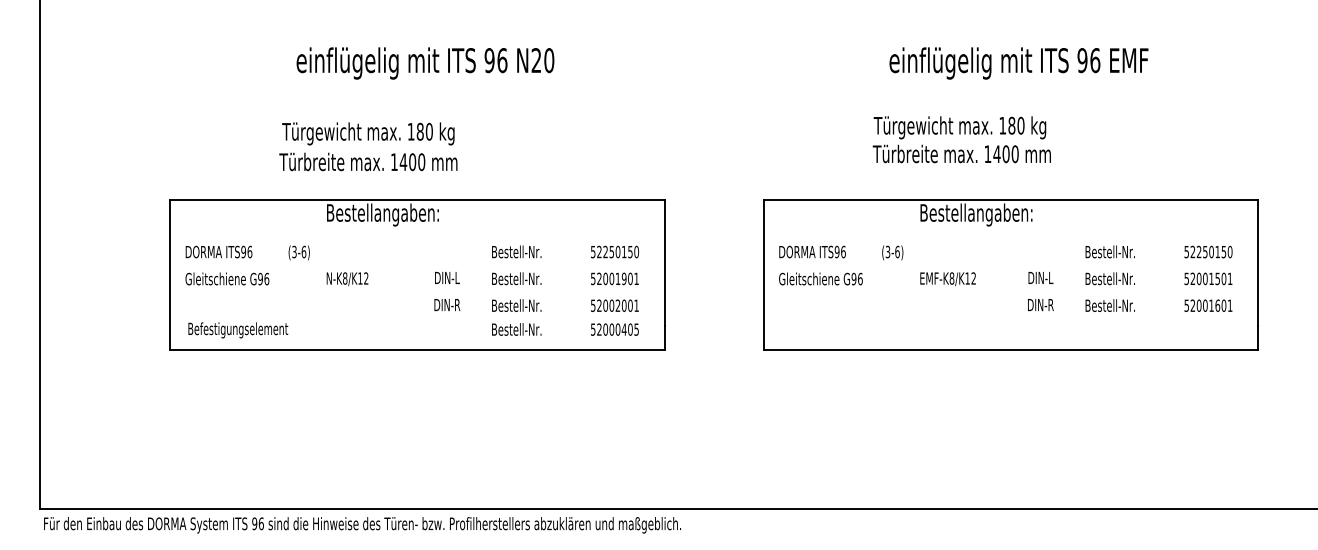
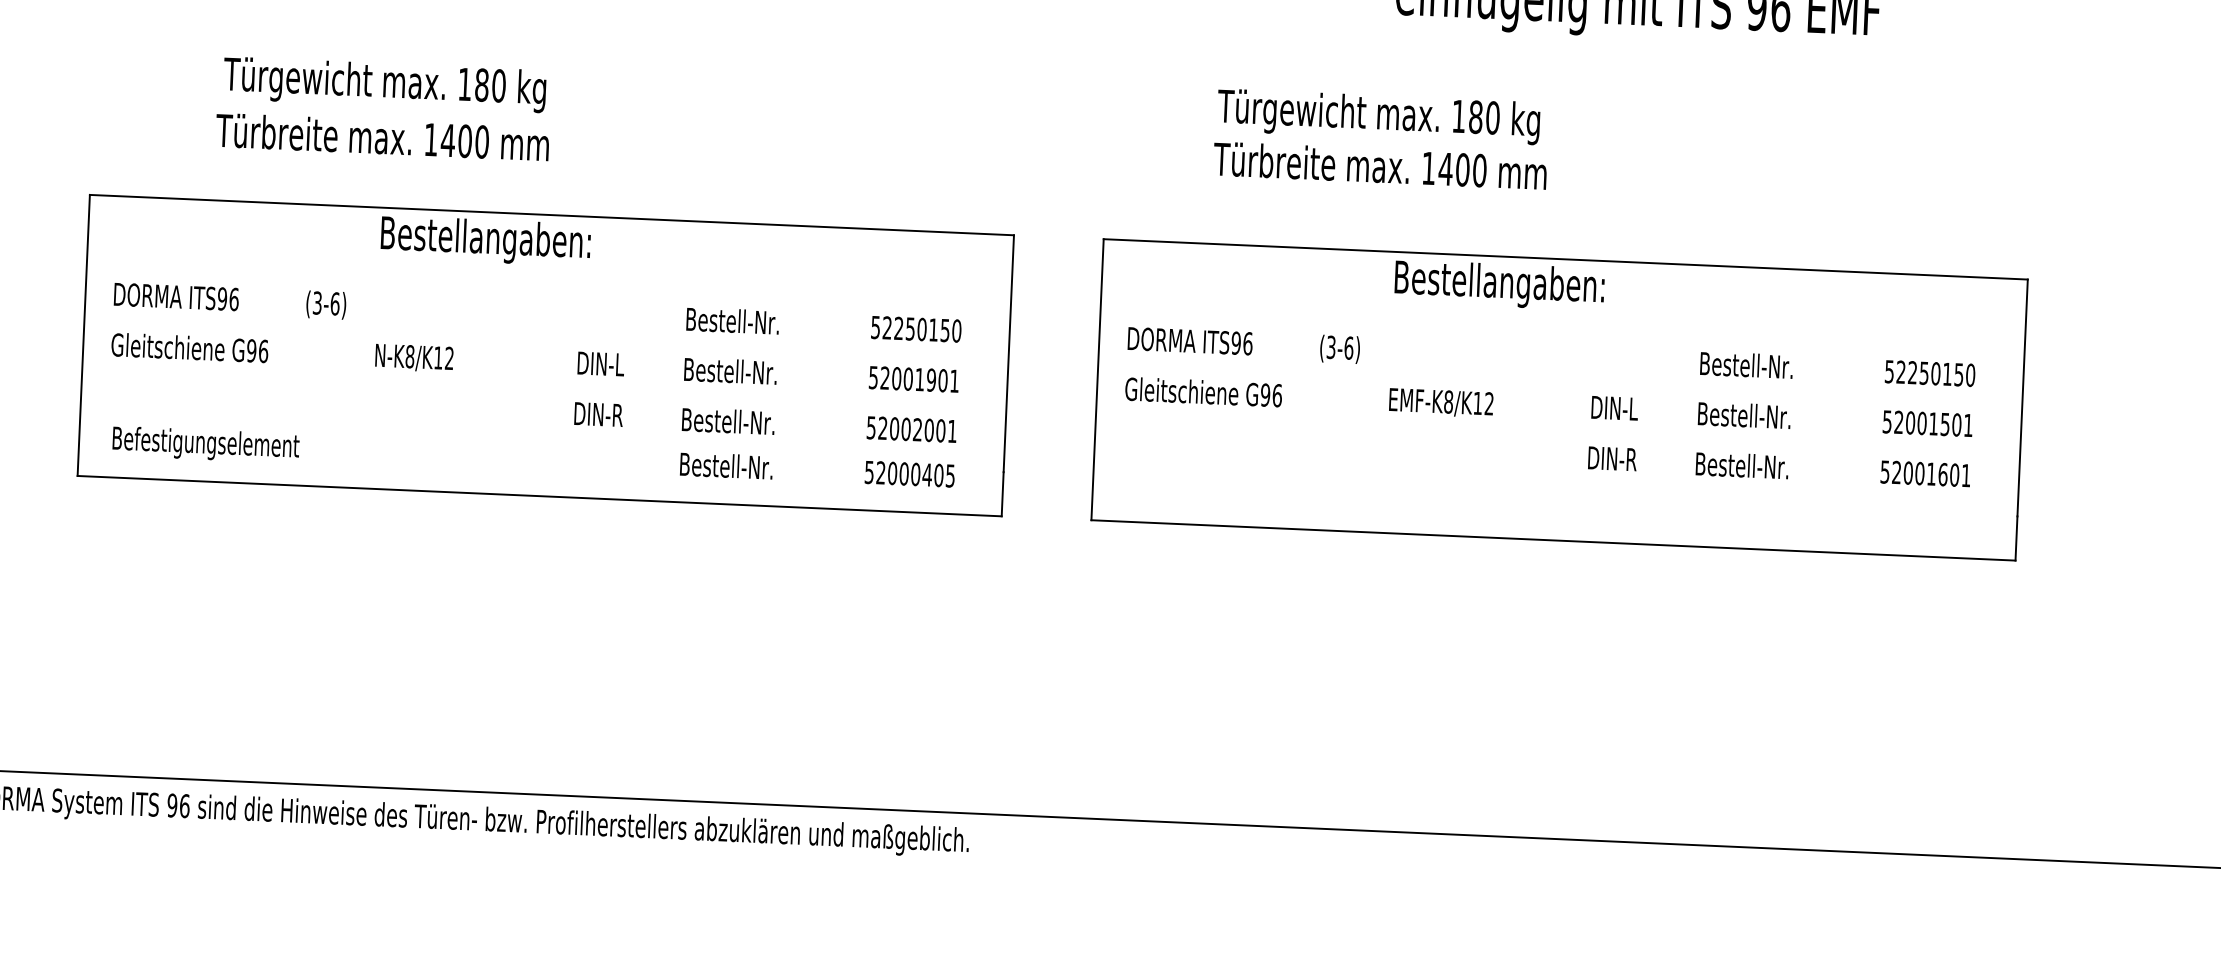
text: (961, 139) -> (1380, 138), moved
text: (368, 146) -> (384, 108), moved
part: (417, 274) -> (545, 355), moved
part: (1010, 274) -> (1558, 399), moved

